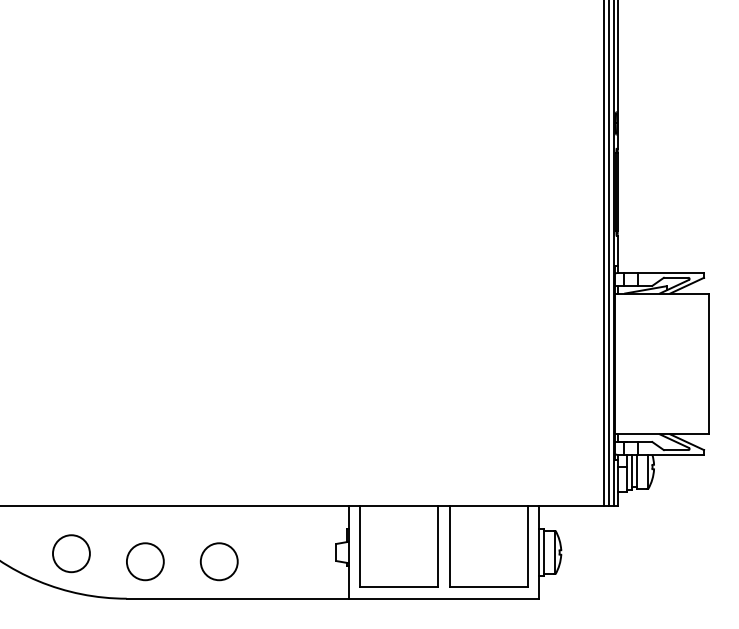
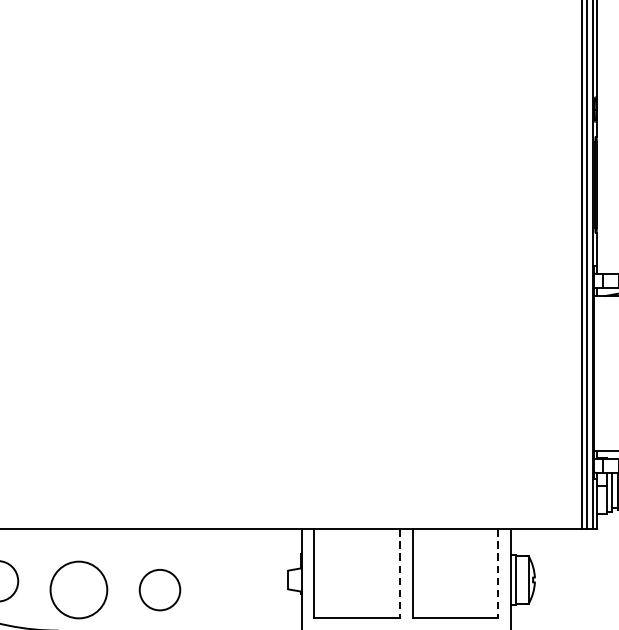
line: (438, 547) -> (400, 574), solid -> dashed
line: (527, 547) -> (497, 574), solid -> dashed
circle: (145, 561) -> (79, 589), size x1.4

